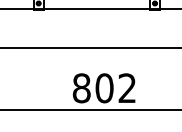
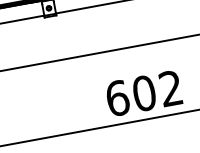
text: (81, 88) -> (117, 98), 802 -> 602

